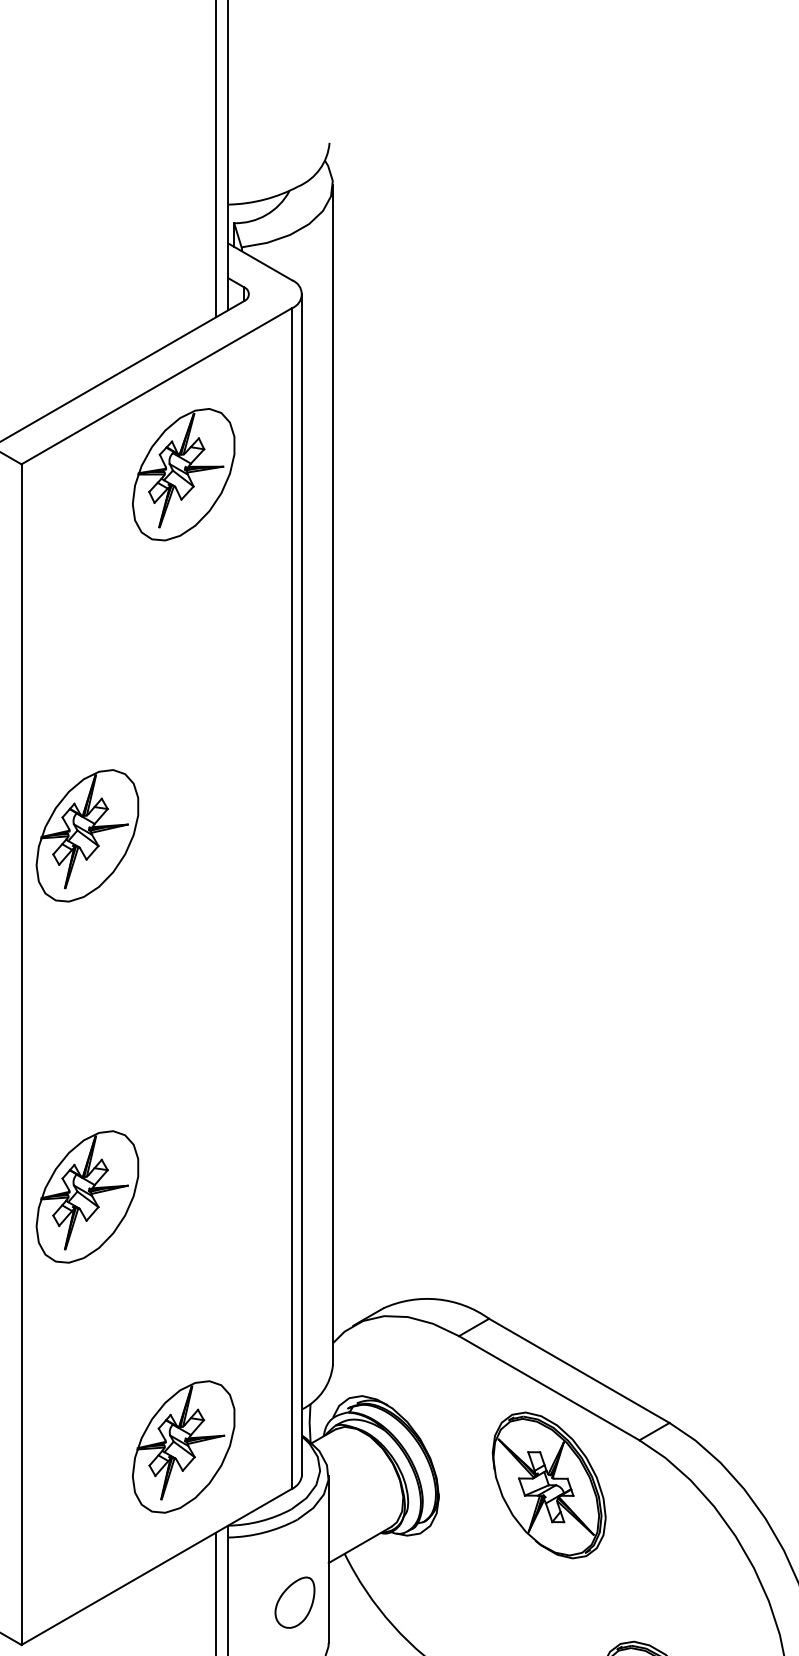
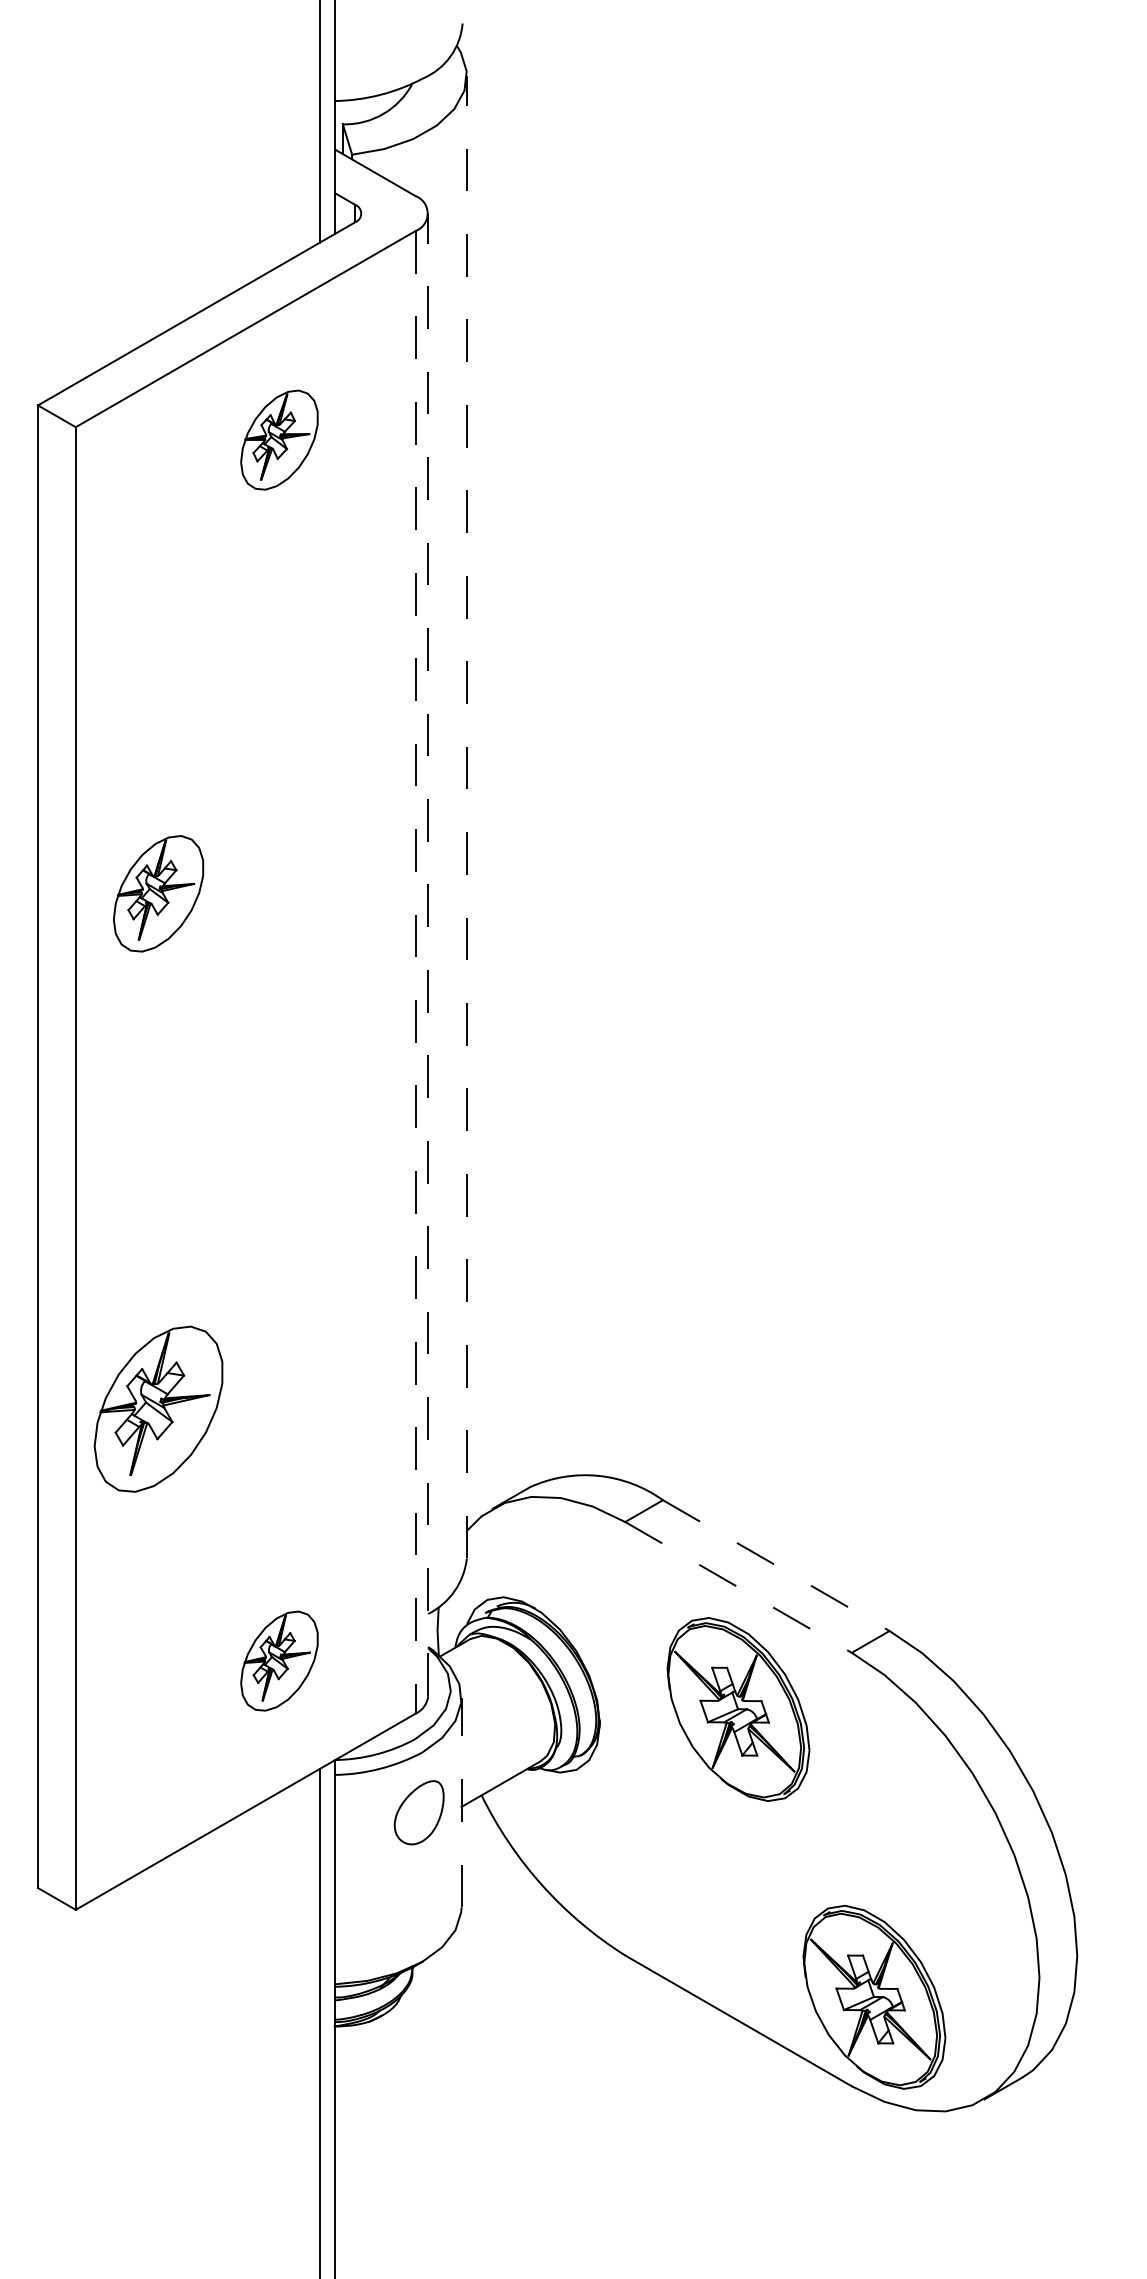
part: (183, 474) -> (279, 439), size x0.6
line: (332, 774) -> (466, 816), solid -> dashed
part: (87, 835) -> (158, 893), size x0.7
line: (302, 884) -> (428, 954), solid -> dashed
line: (292, 898) -> (415, 972), solid -> dashed
part: (87, 1196) -> (158, 1408), moved
line: (579, 1370) -> (776, 1565), solid -> dashed
line: (549, 1388) -> (738, 1587), solid -> dashed
part: (183, 1446) -> (279, 1660), size x0.6
line: (328, 1559) -> (461, 1802), solid -> dashed
part: (294, 1602) -> (418, 1812), moved

